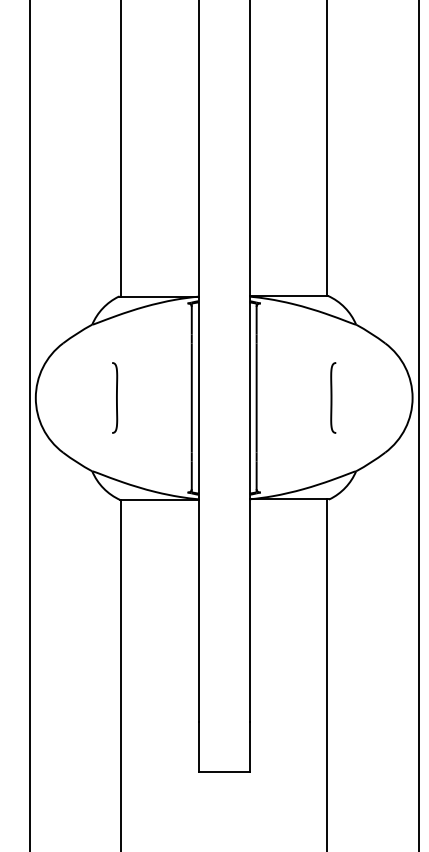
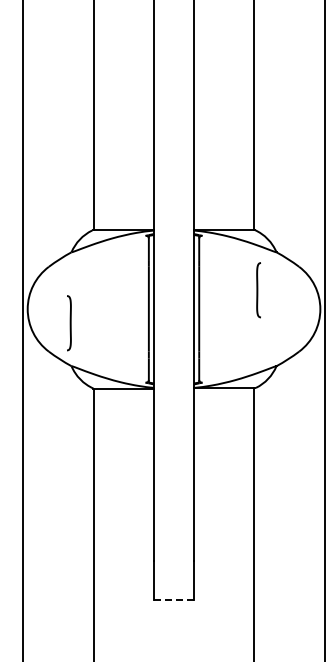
curve: (115, 398) -> (69, 323), moved
curve: (332, 398) -> (258, 290), moved
line: (224, 771) -> (174, 599), solid -> dashed

